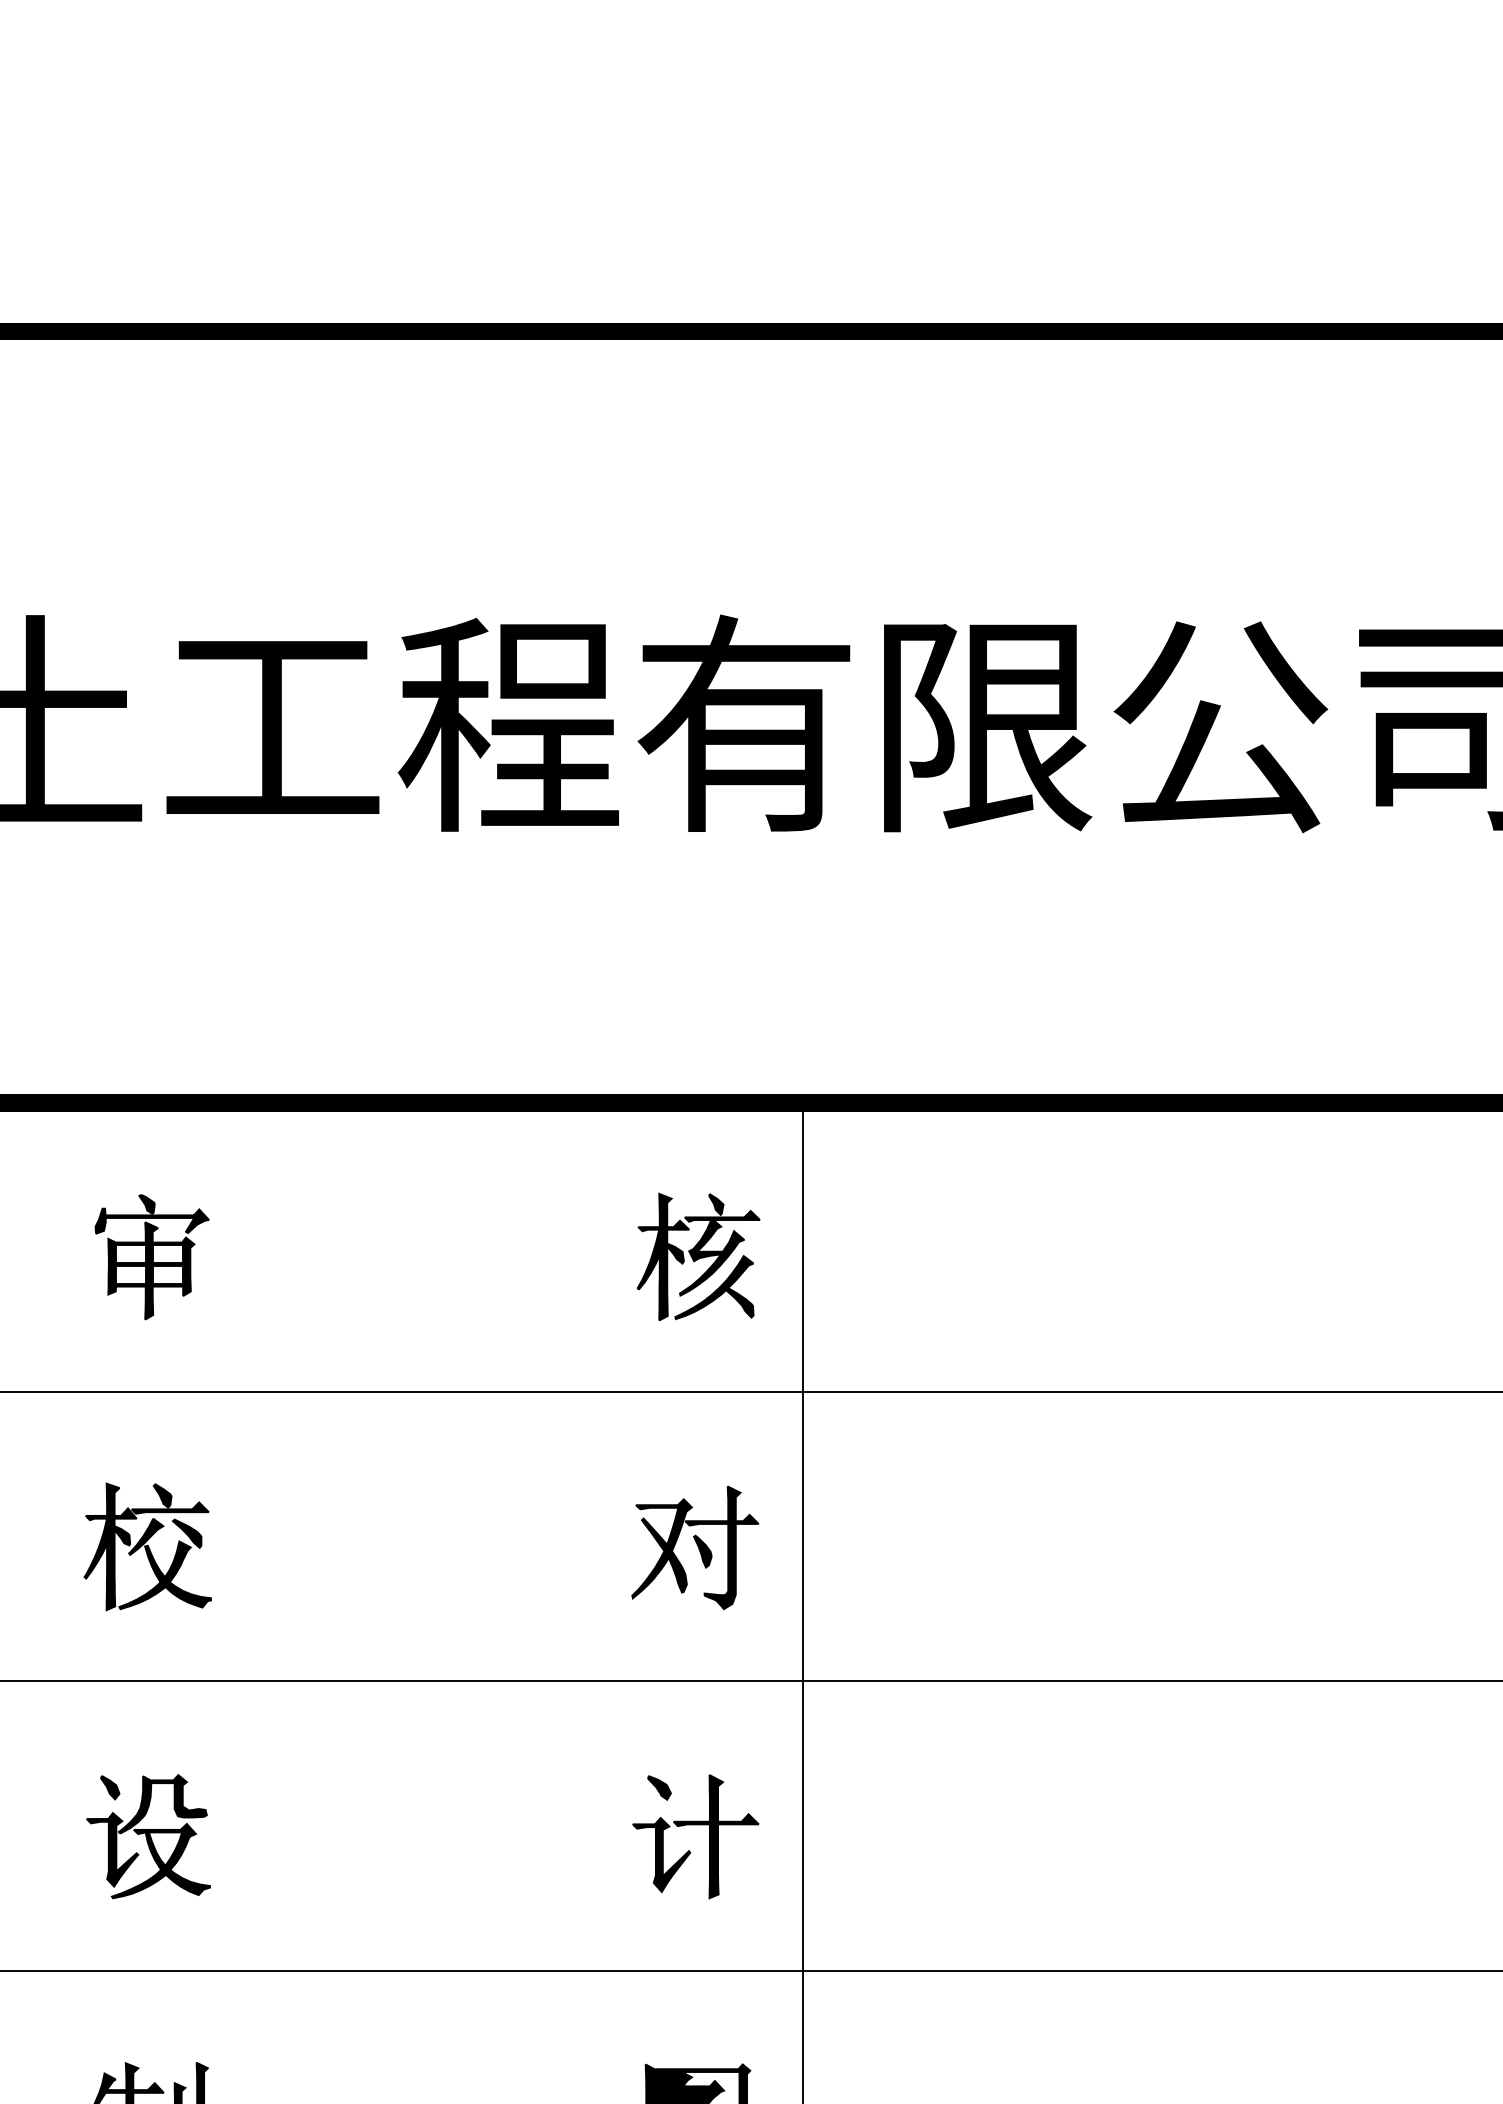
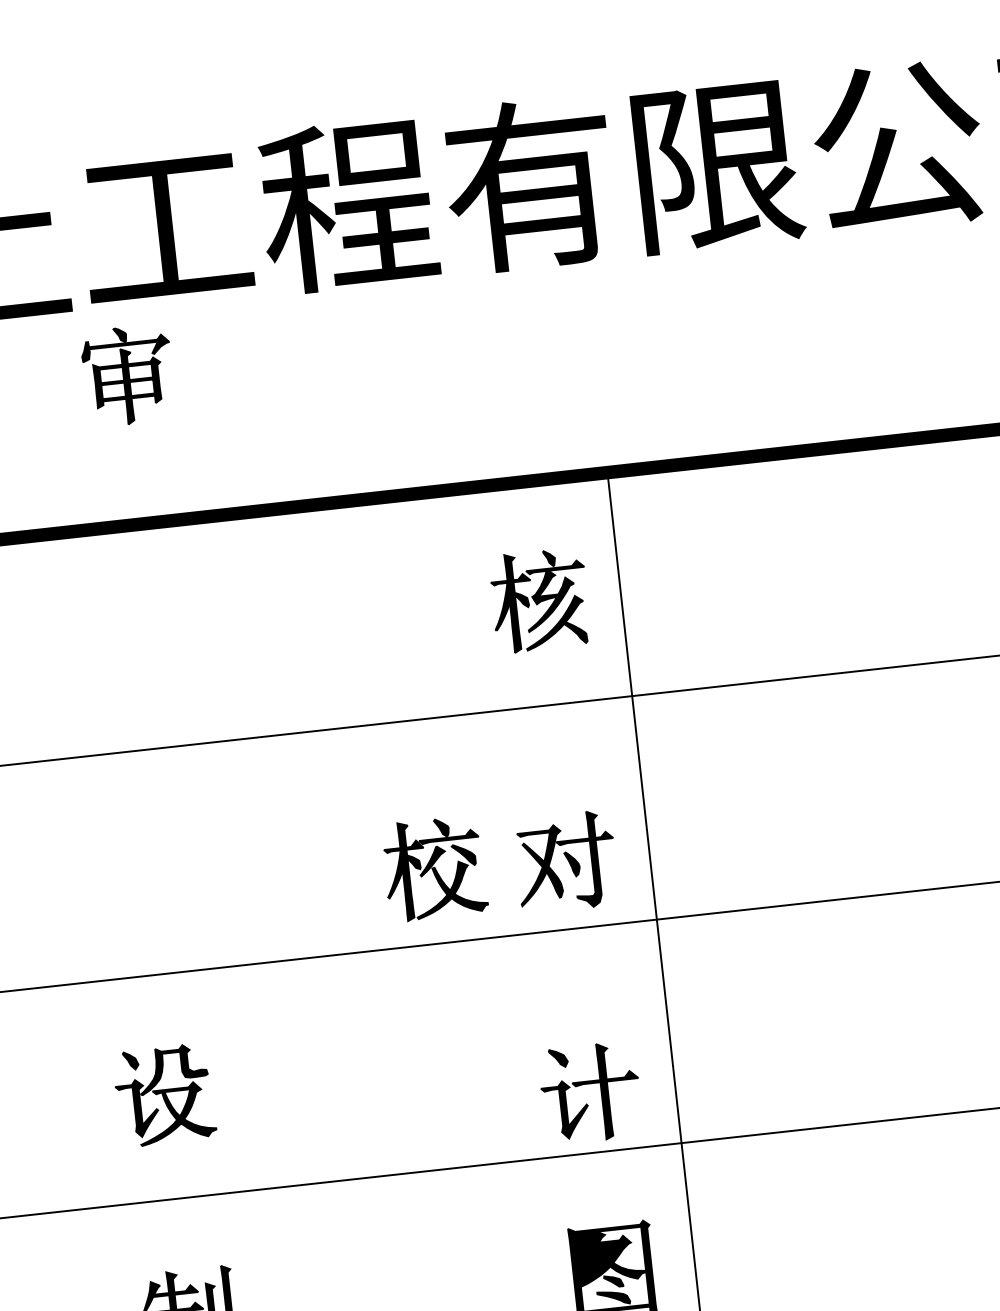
part: (151, 1257) -> (128, 375), moved
part: (147, 1546) -> (434, 868), moved
part: (695, 1547) -> (566, 861), moved
part: (695, 1825) -> (589, 1084), moved

